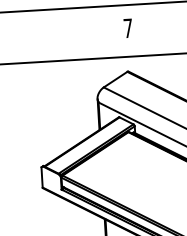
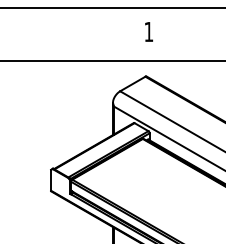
text: (127, 27) -> (148, 31), 7 -> 1

